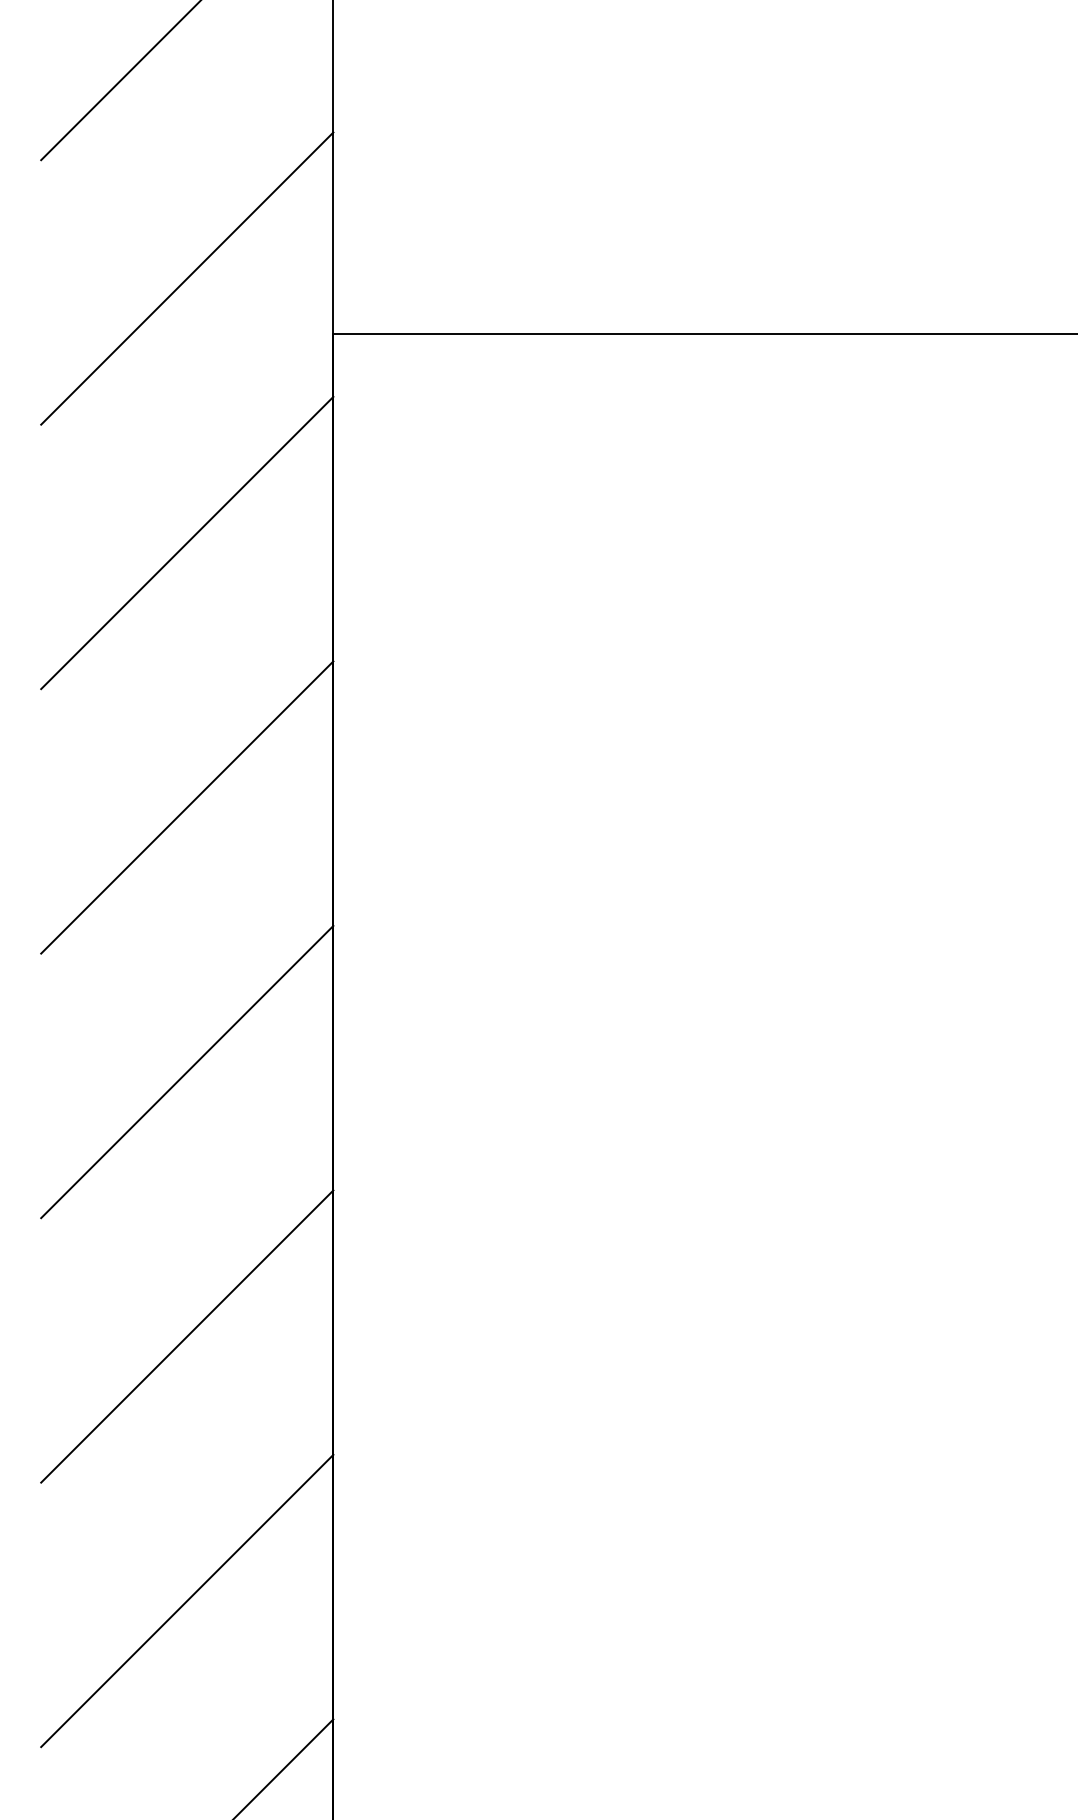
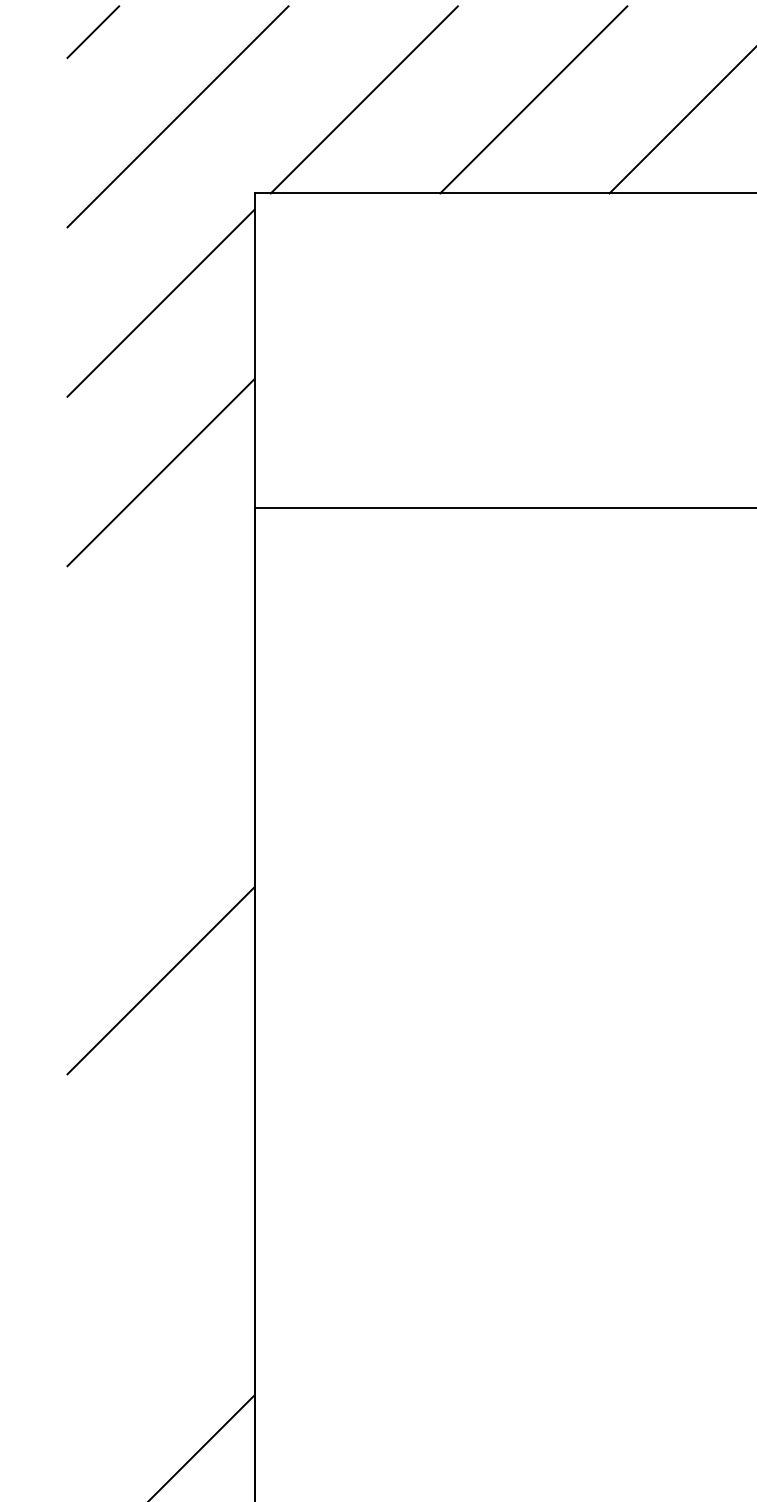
line: (186, 542) -> (160, 641), removed
line: (186, 806) -> (160, 810), removed
line: (186, 1335) -> (160, 1149), removed
line: (186, 1601) -> (160, 1319), removed

